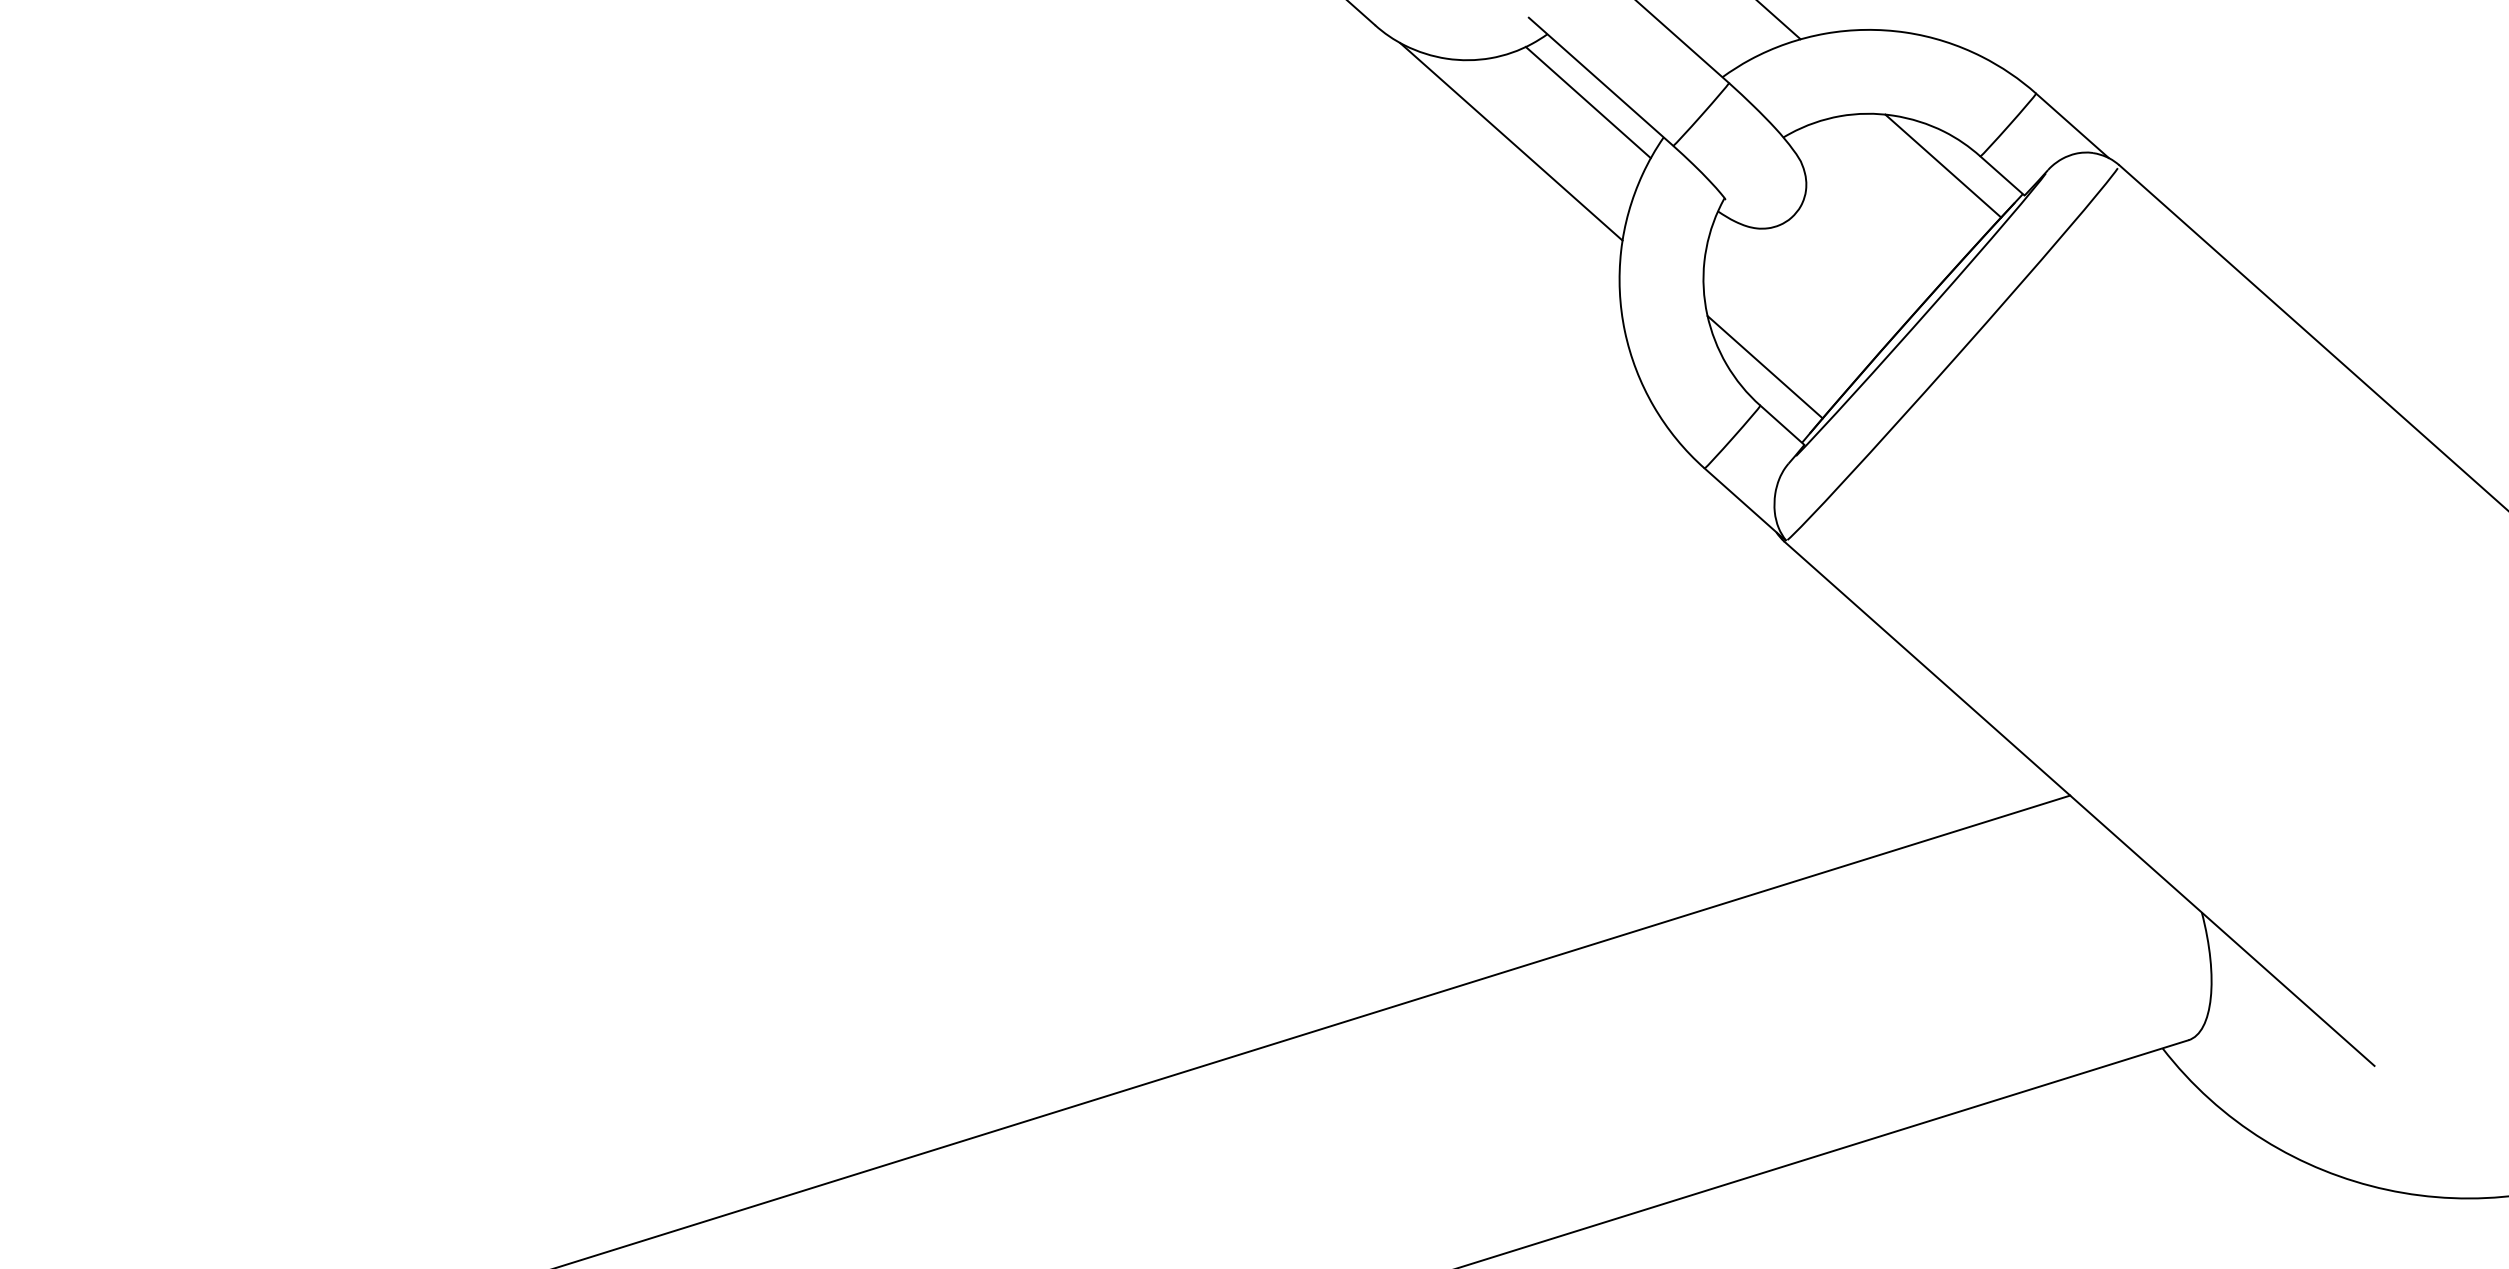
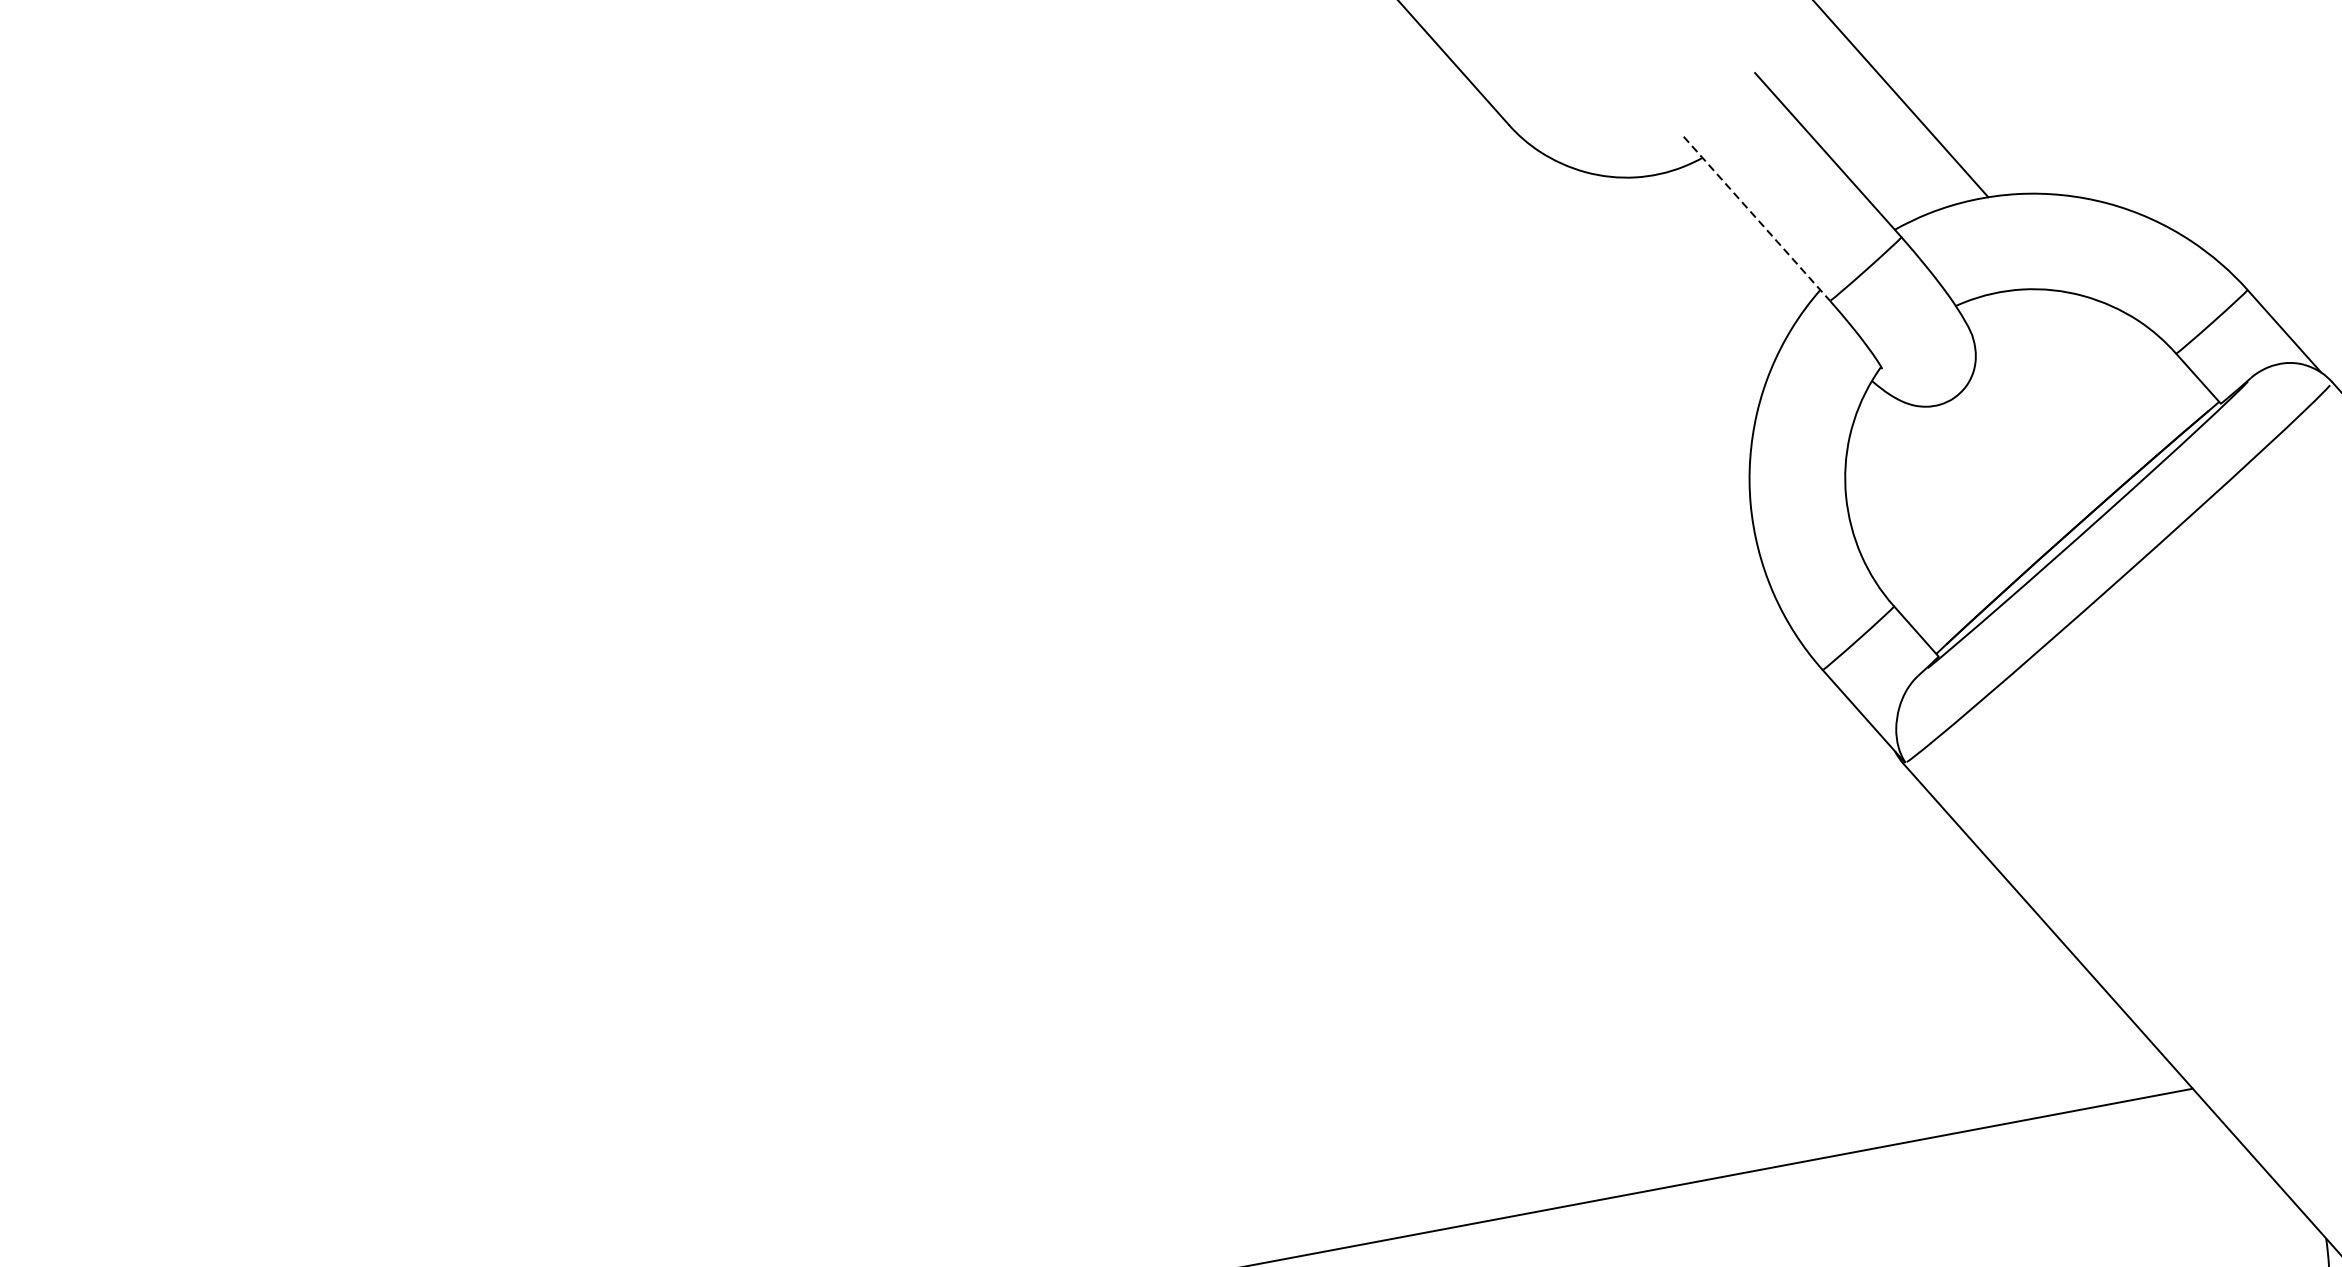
line: (1601, 81) -> (1757, 218), solid -> dashed
line: (1587, 102) -> (1738, 240), removed
line: (1511, 141) -> (1647, 274), removed
line: (1943, 165) -> (2133, 358), removed
line: (1764, 366) -> (1903, 562), removed

